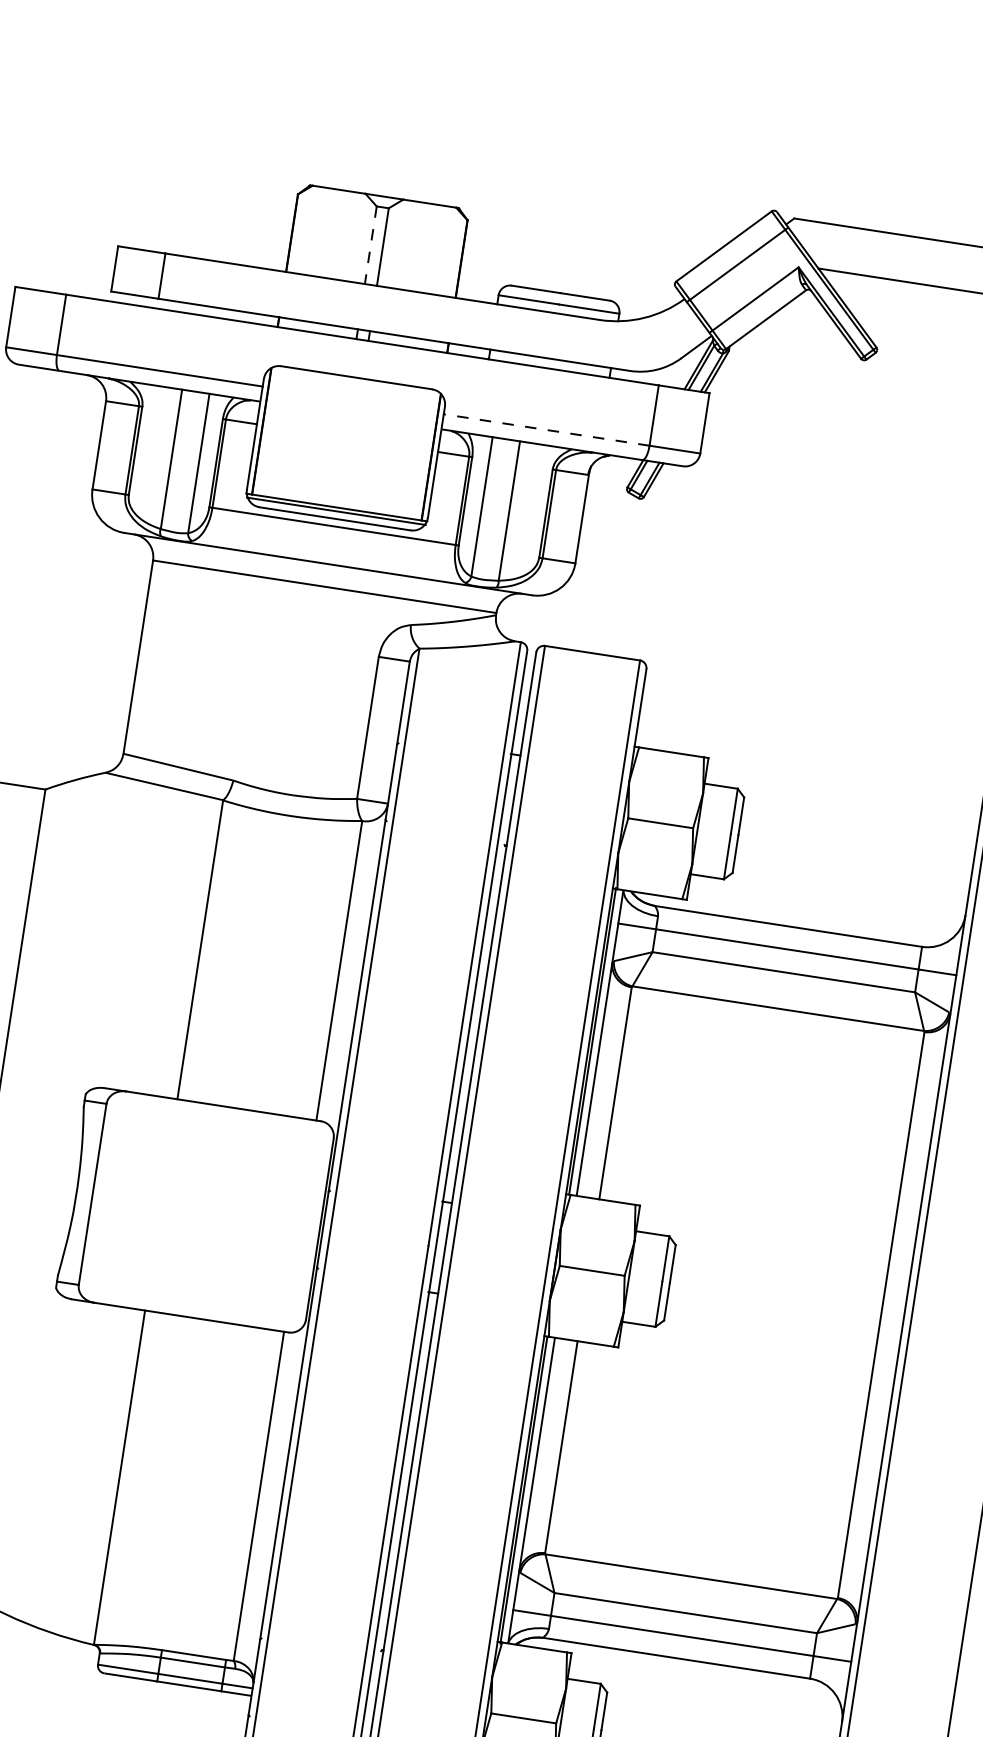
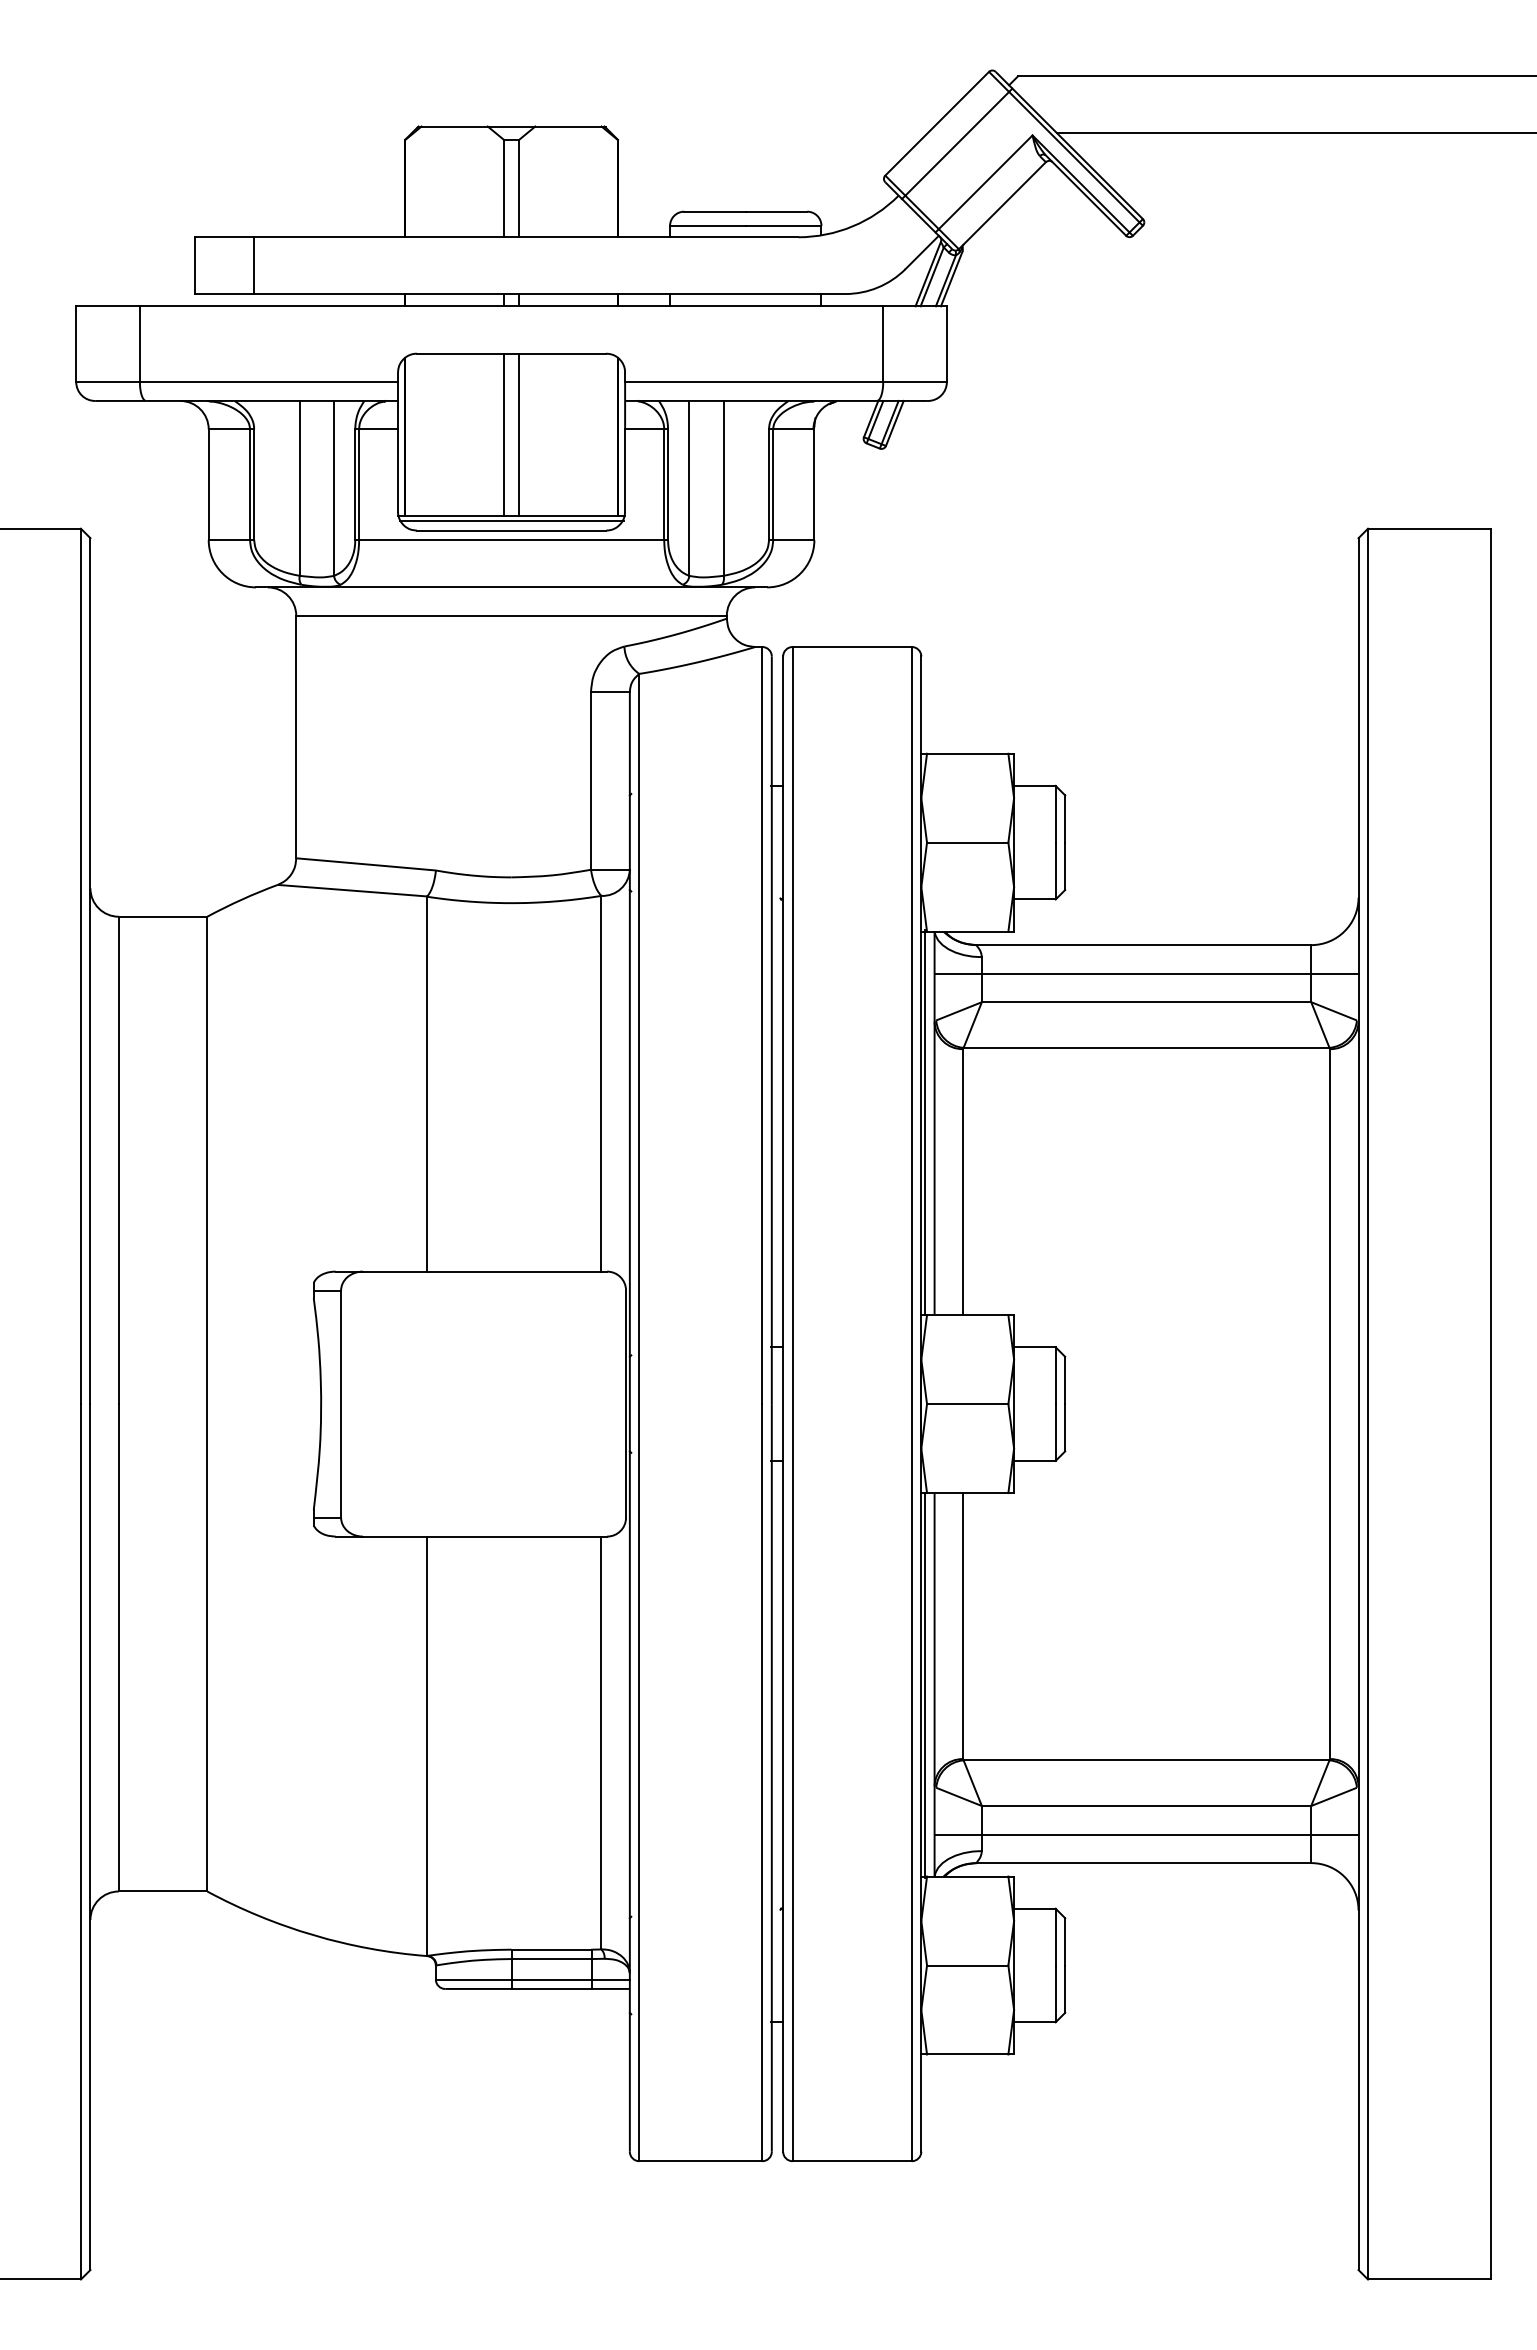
line: (371, 245) -> (504, 188), dashed -> solid
line: (546, 430) -> (753, 382), dashed -> solid
line: (341, 441) -> (504, 434), added
line: (353, 443) -> (519, 434), added

